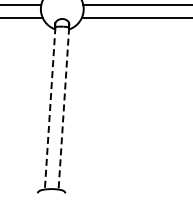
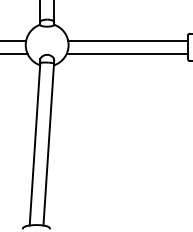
line: (49, 108) -> (34, 144), dashed -> solid
line: (63, 109) -> (48, 145), dashed -> solid

